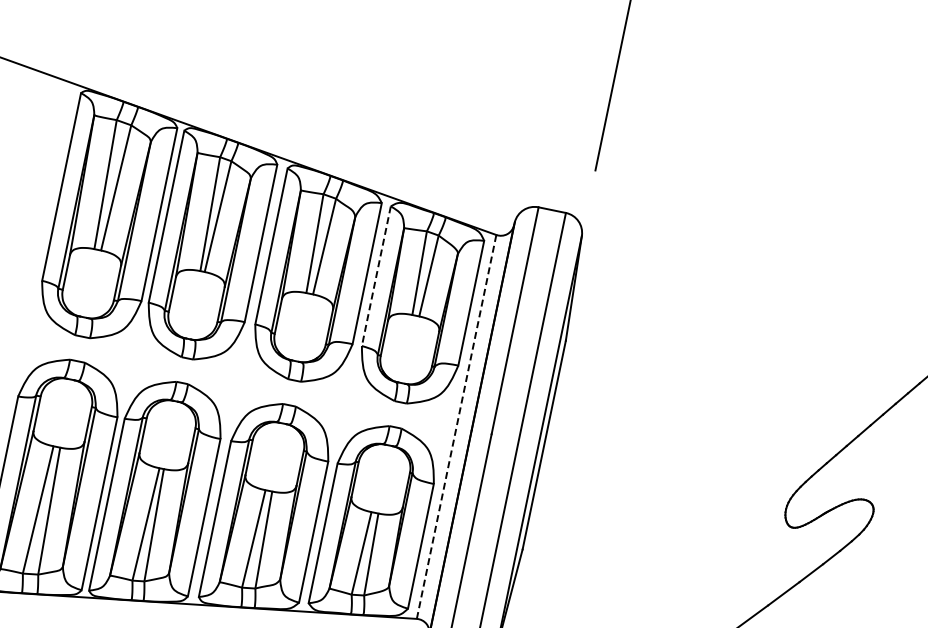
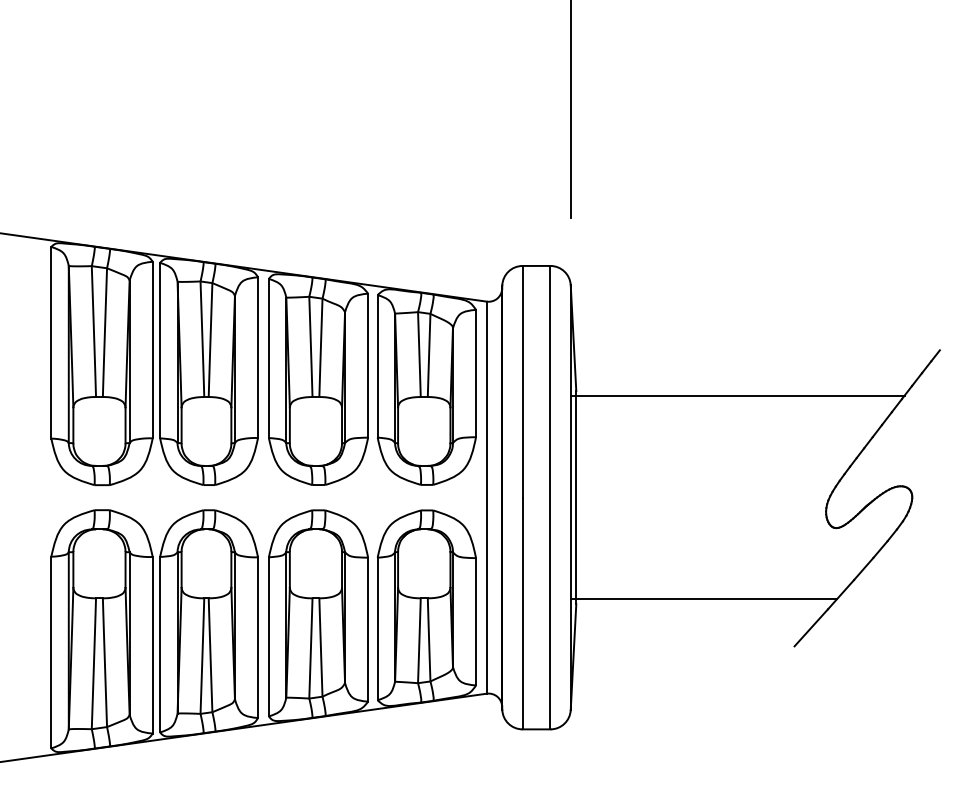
line: (376, 276) -> (377, 366), dashed -> solid
line: (722, 377) -> (737, 395), added
line: (456, 426) -> (486, 497), dashed -> solid
line: (648, 569) -> (703, 598), added

